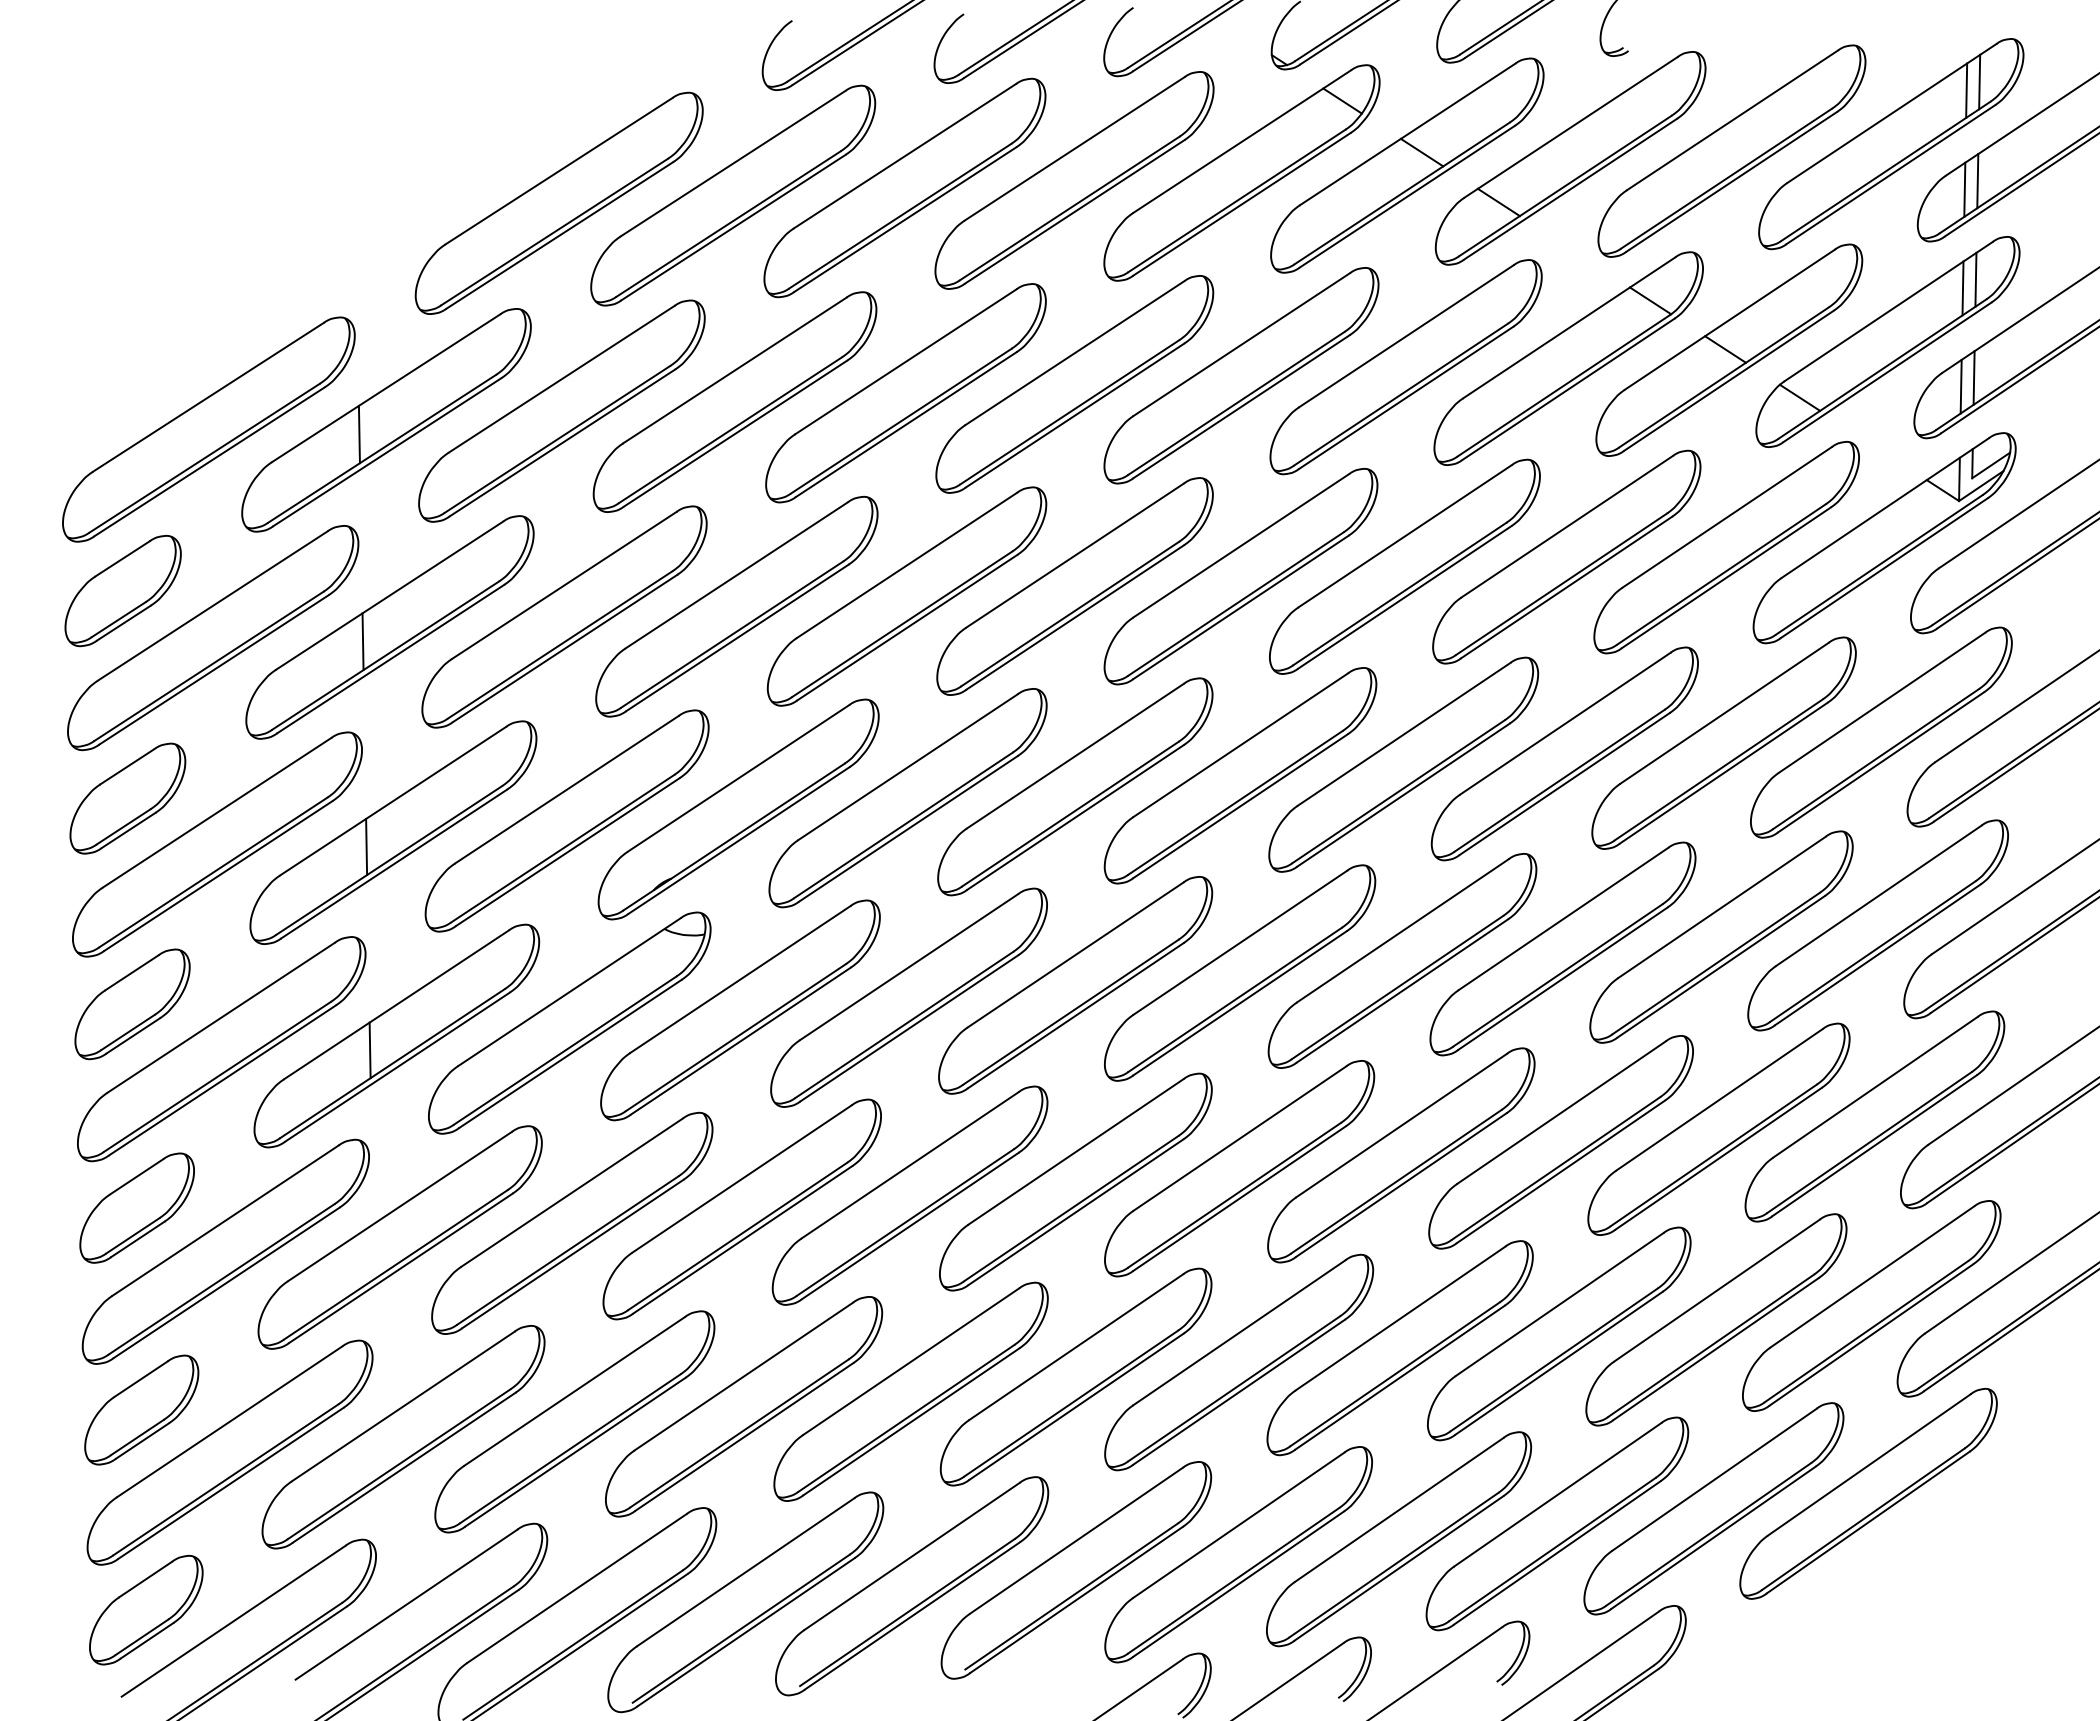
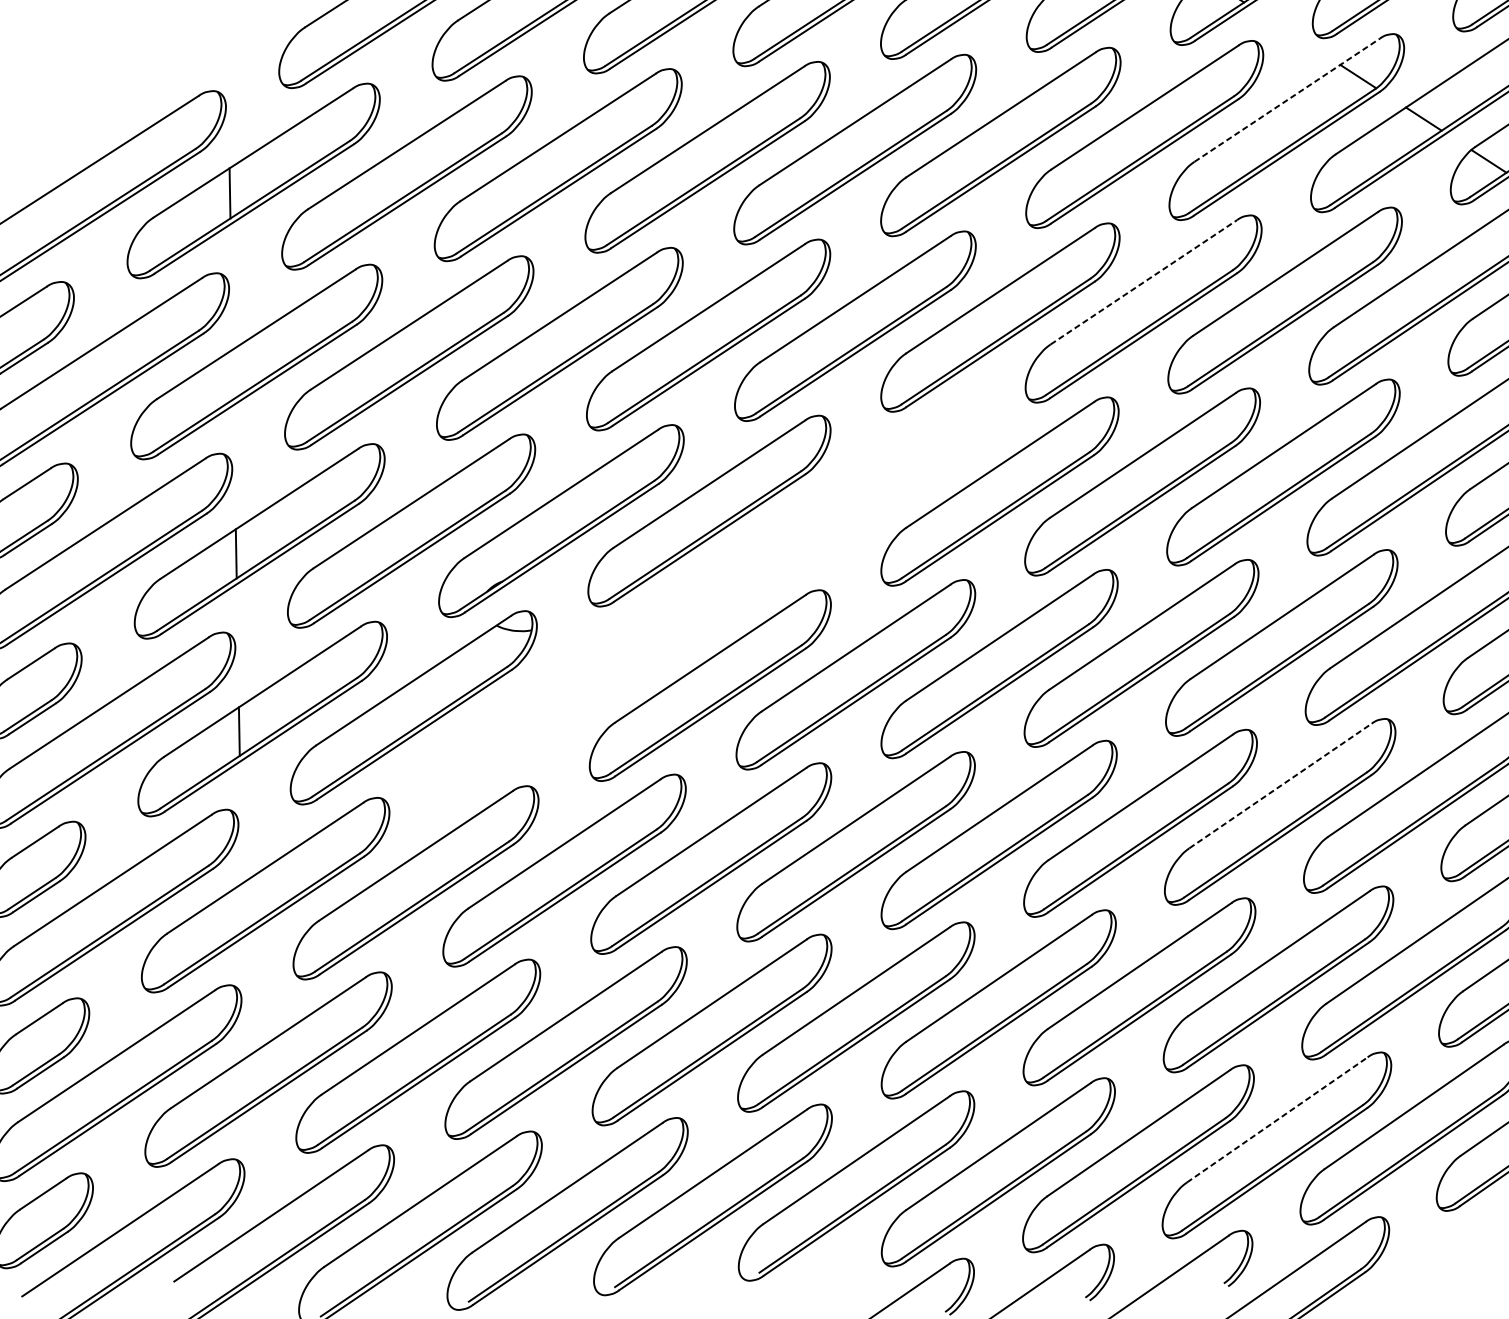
line: (1569, 327) -> (1287, 99), solid -> dashed
line: (1405, 535) -> (1144, 281), solid -> dashed
line: (362, 641) -> (232, 374), removed
part: (1075, 786) -> (855, 501), removed
part: (740, 1010) -> (563, 696), removed
line: (1561, 1112) -> (1280, 785), solid -> dashed
line: (1557, 1494) -> (1277, 1119), solid -> dashed

